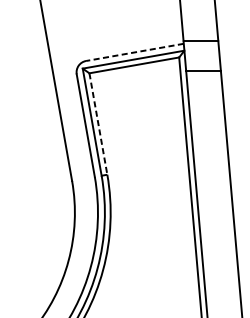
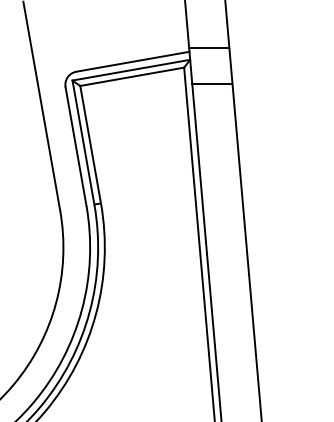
line: (134, 52) -> (132, 61), dashed -> solid
line: (98, 123) -> (90, 144), dashed -> solid

